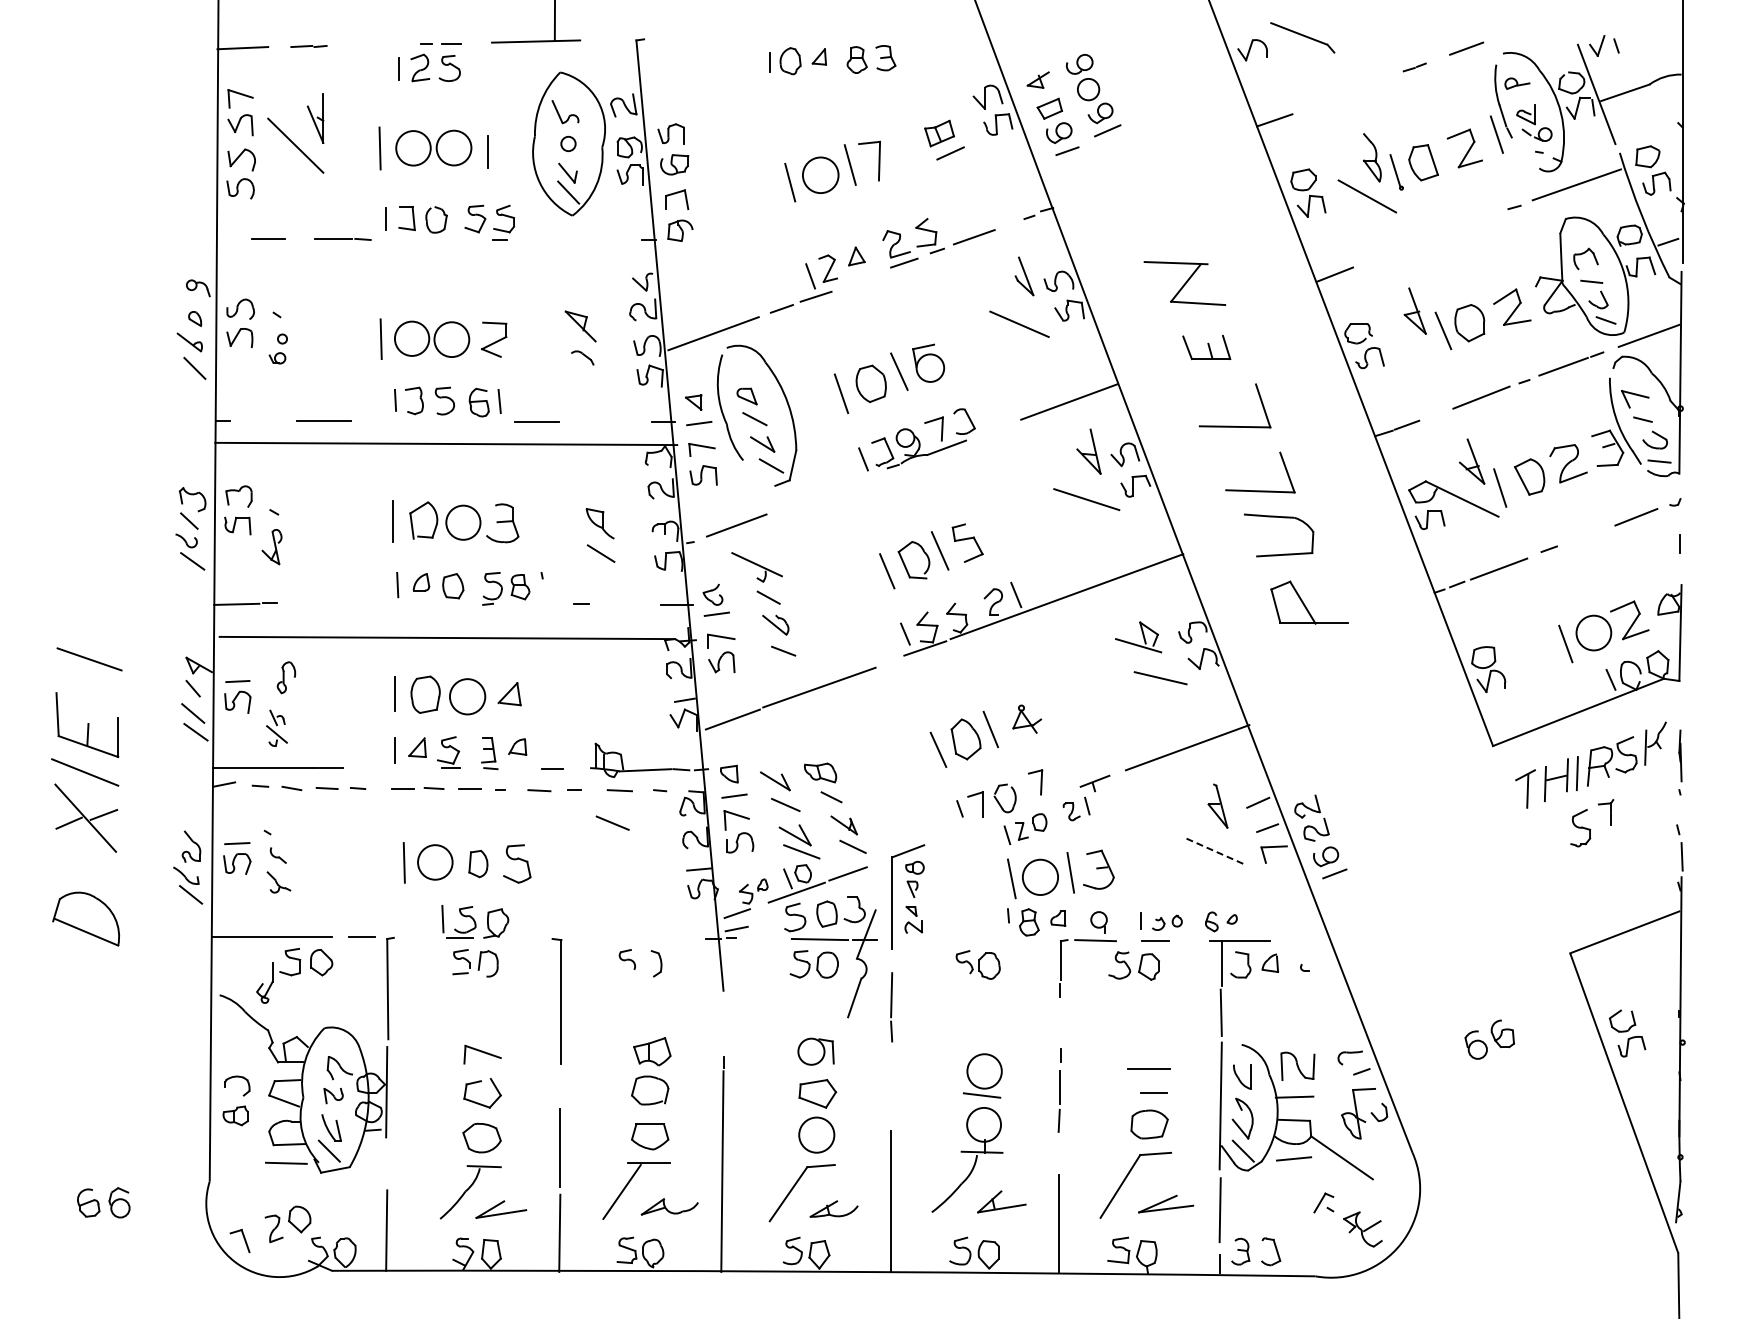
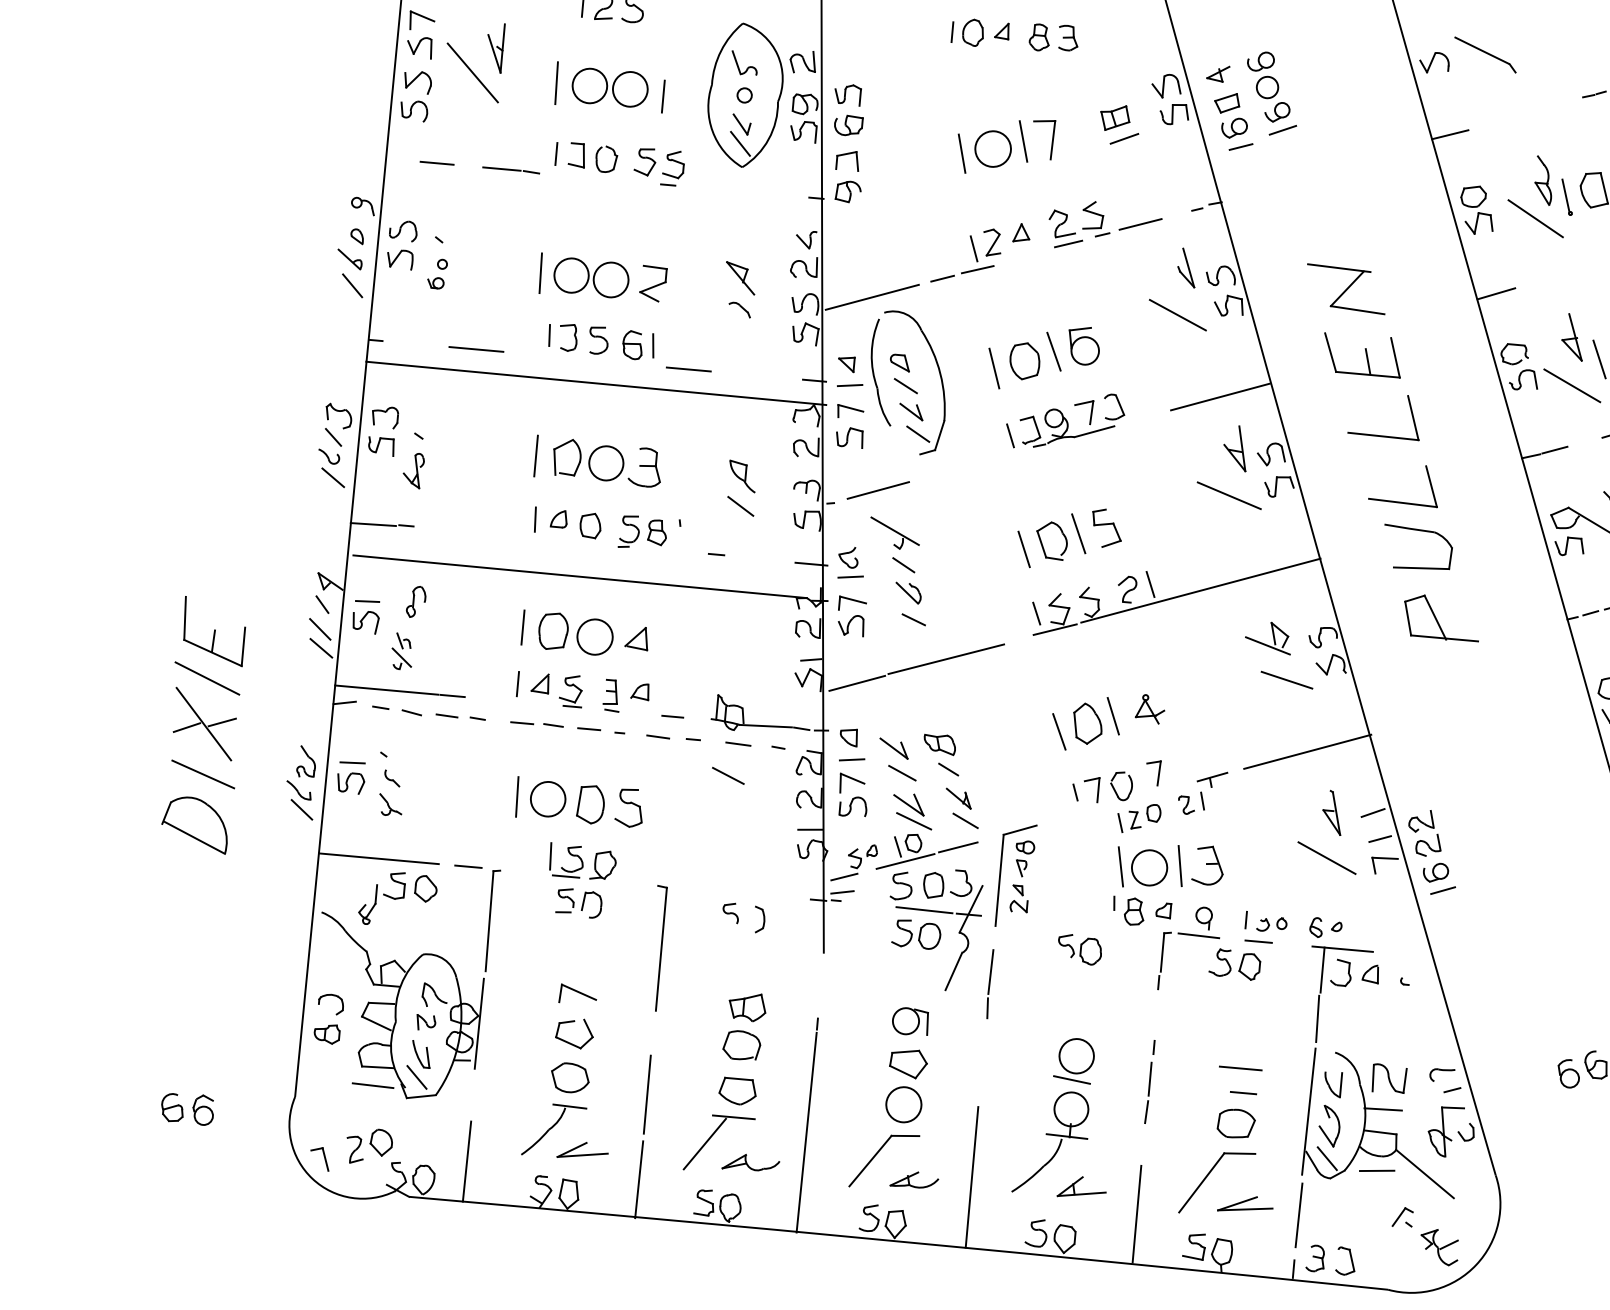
part: (1206, 347) -> (1362, 354), size x1.67
line: (1418, 359) -> (1572, 385), added
line: (89, 659) -> (203, 774), moved
line: (1216, 851) -> (1327, 857), dashed -> solid
part: (478, 863) -> (591, 804), size x1.43

